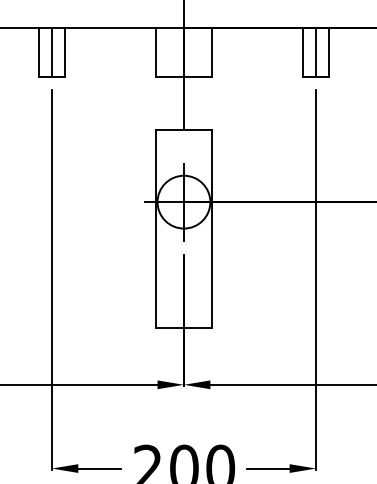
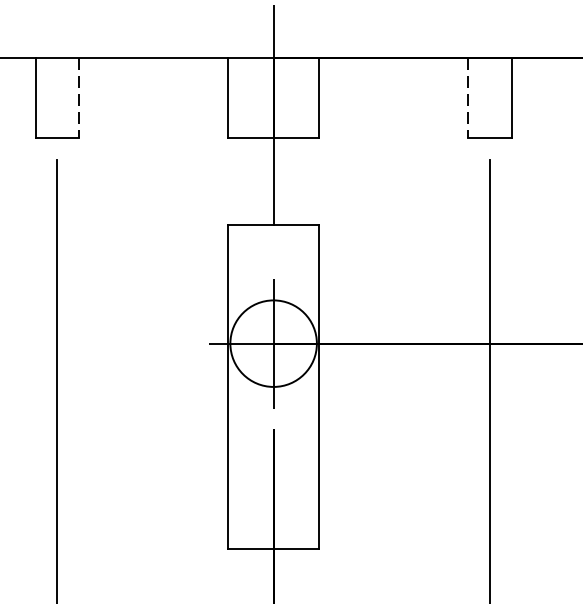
line: (51, 51) -> (56, 96), removed
line: (316, 51) -> (490, 96), removed
line: (65, 52) -> (79, 98), solid -> dashed
line: (302, 52) -> (467, 98), solid -> dashed

